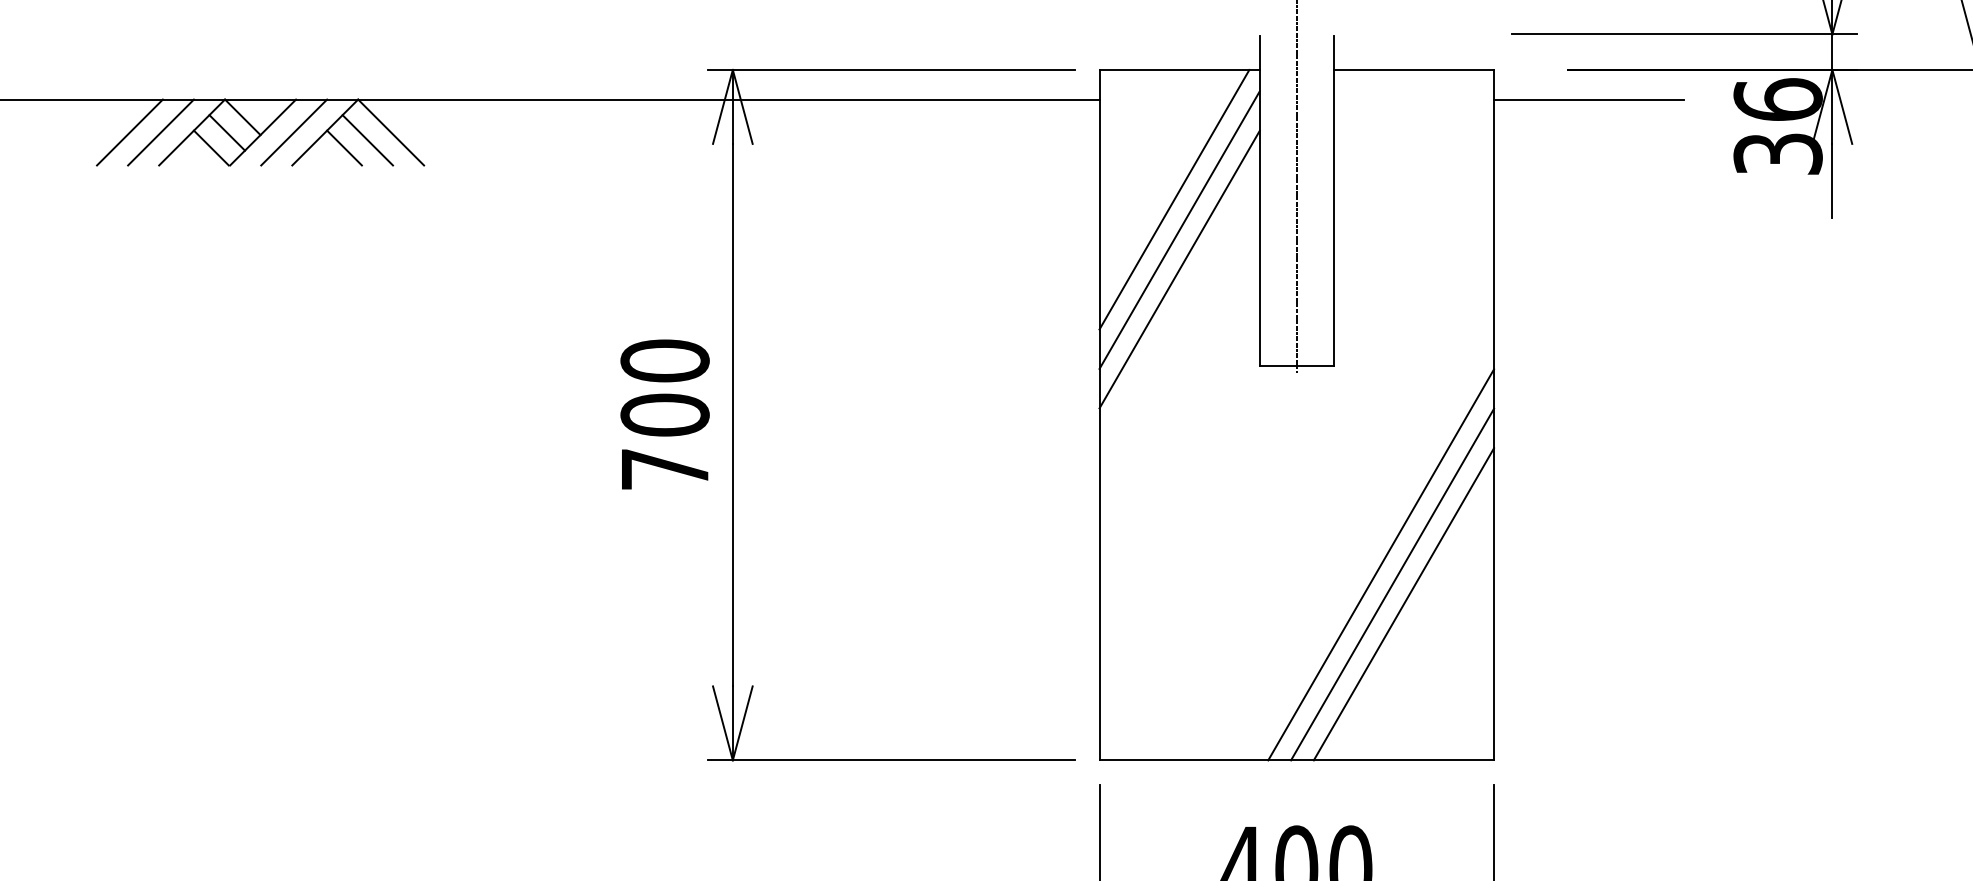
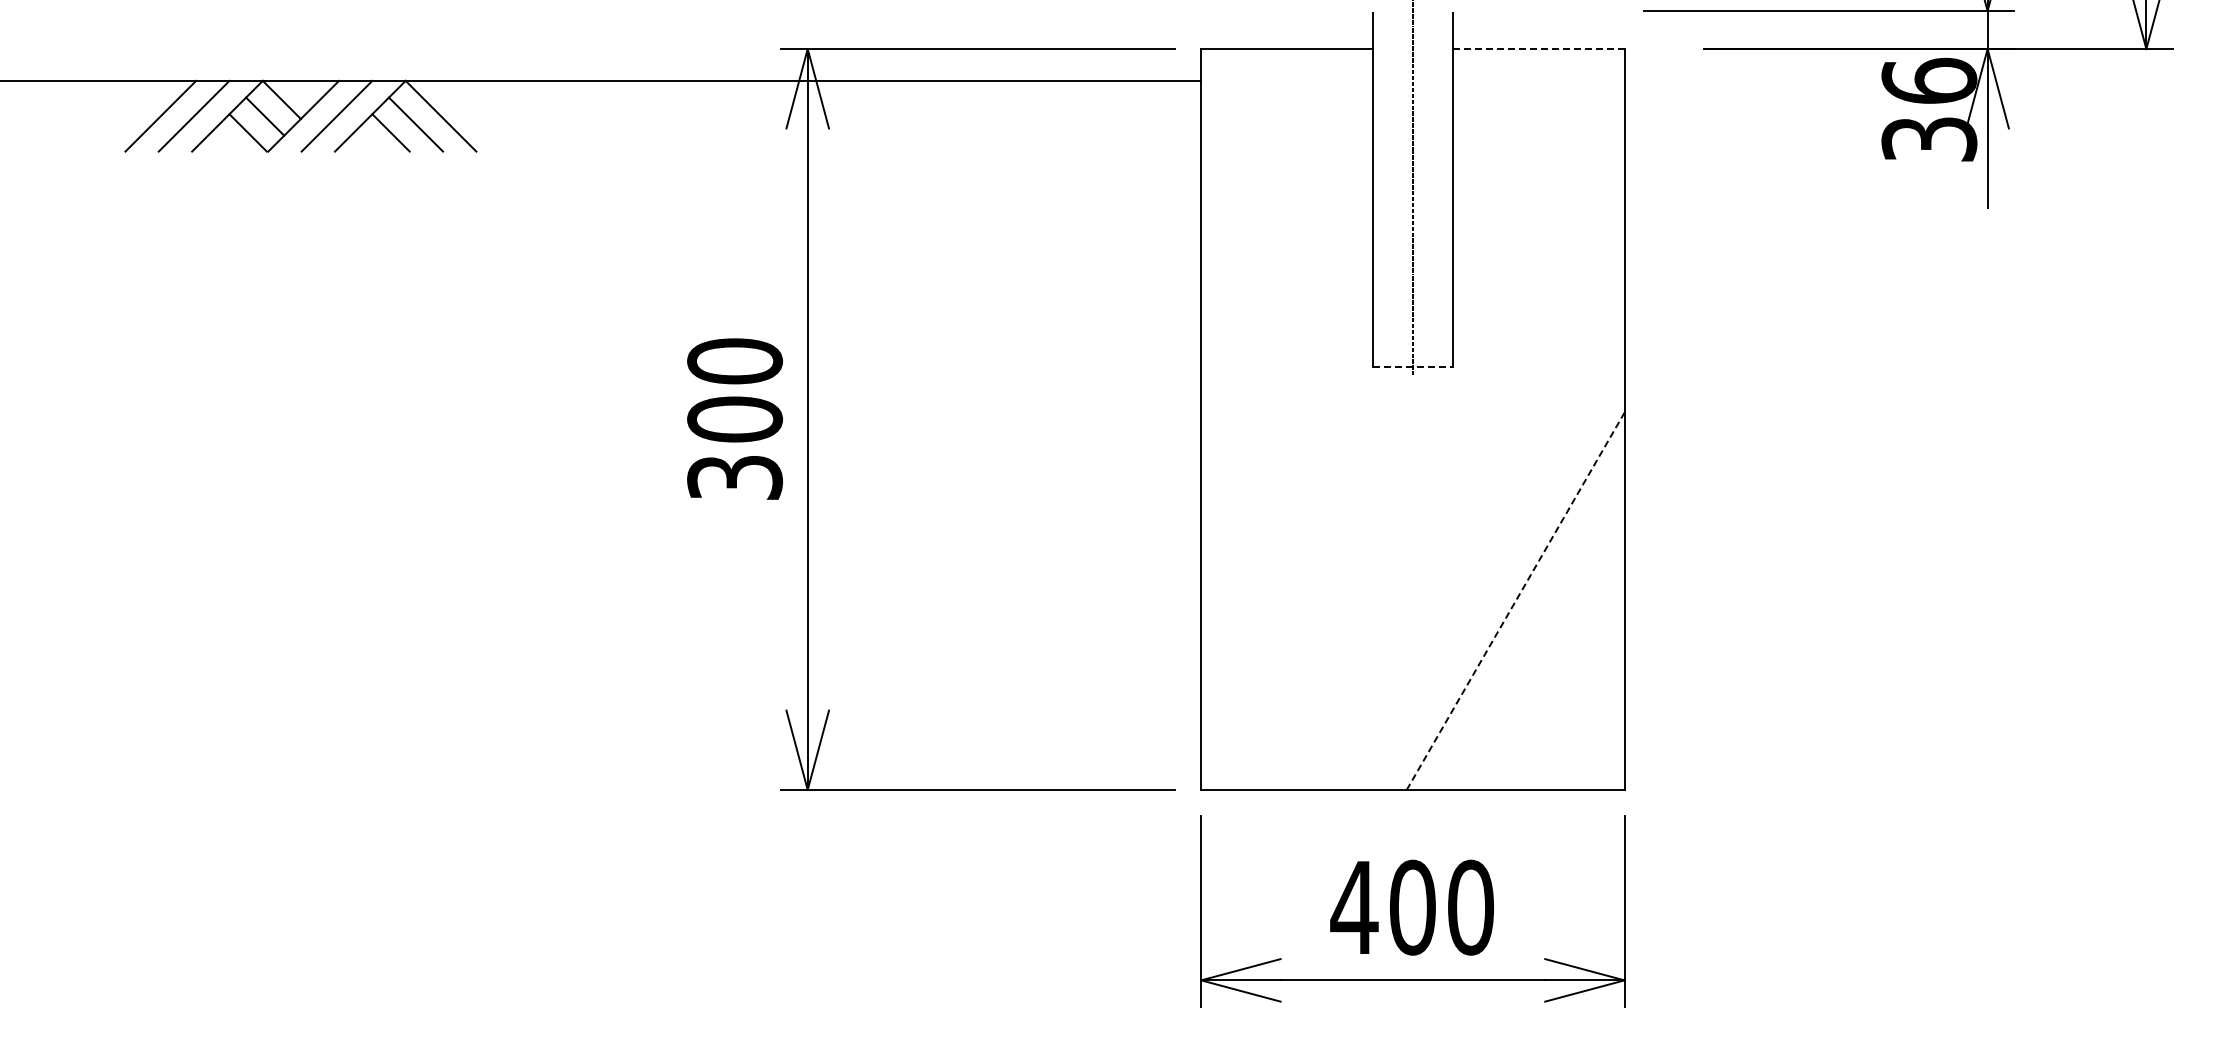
line: (1413, 70) -> (1538, 49), solid -> dashed
line: (1589, 99) -> (1726, 80), removed
line: (1174, 199) -> (1281, 188), removed
line: (1179, 229) -> (1287, 220), removed
line: (1179, 269) -> (1287, 263), removed
line: (1296, 365) -> (1412, 366), solid -> dashed
text: (665, 469) -> (735, 477), 700 -> 300
line: (1381, 565) -> (1503, 580), removed
line: (1392, 584) -> (1515, 601), solid -> dashed
line: (1403, 604) -> (1527, 622), removed

